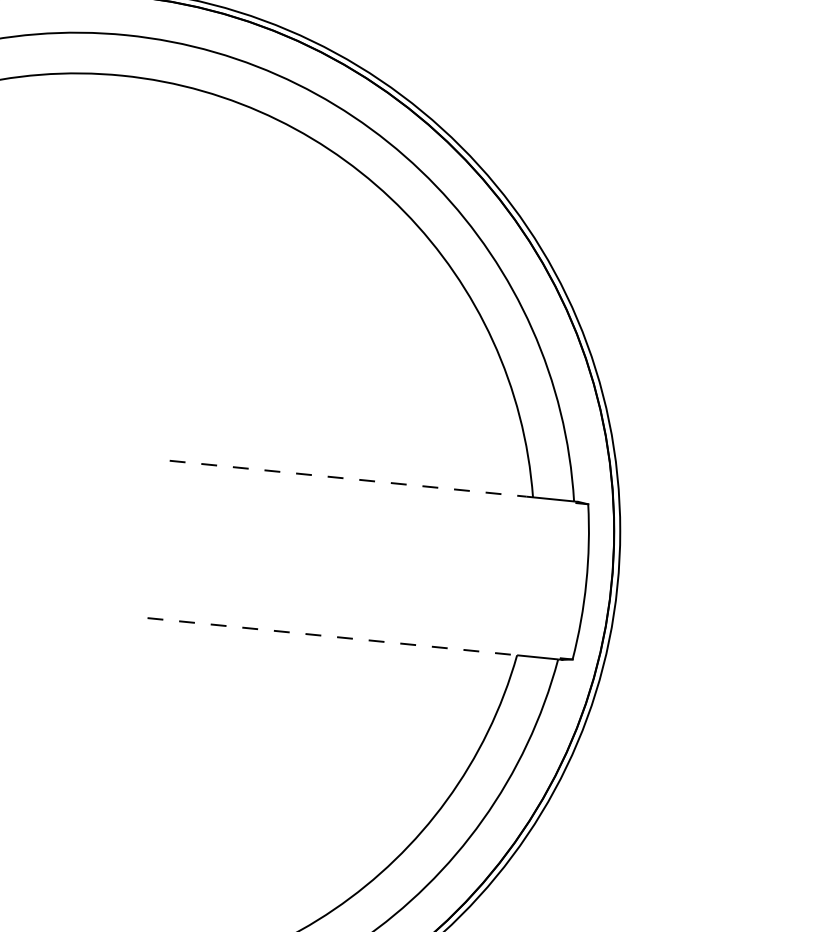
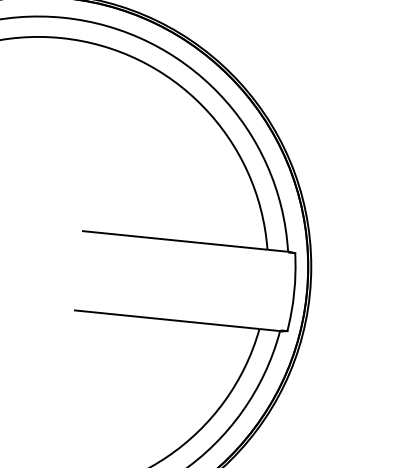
line: (349, 478) -> (175, 240), dashed -> solid
line: (333, 636) -> (167, 319), dashed -> solid

